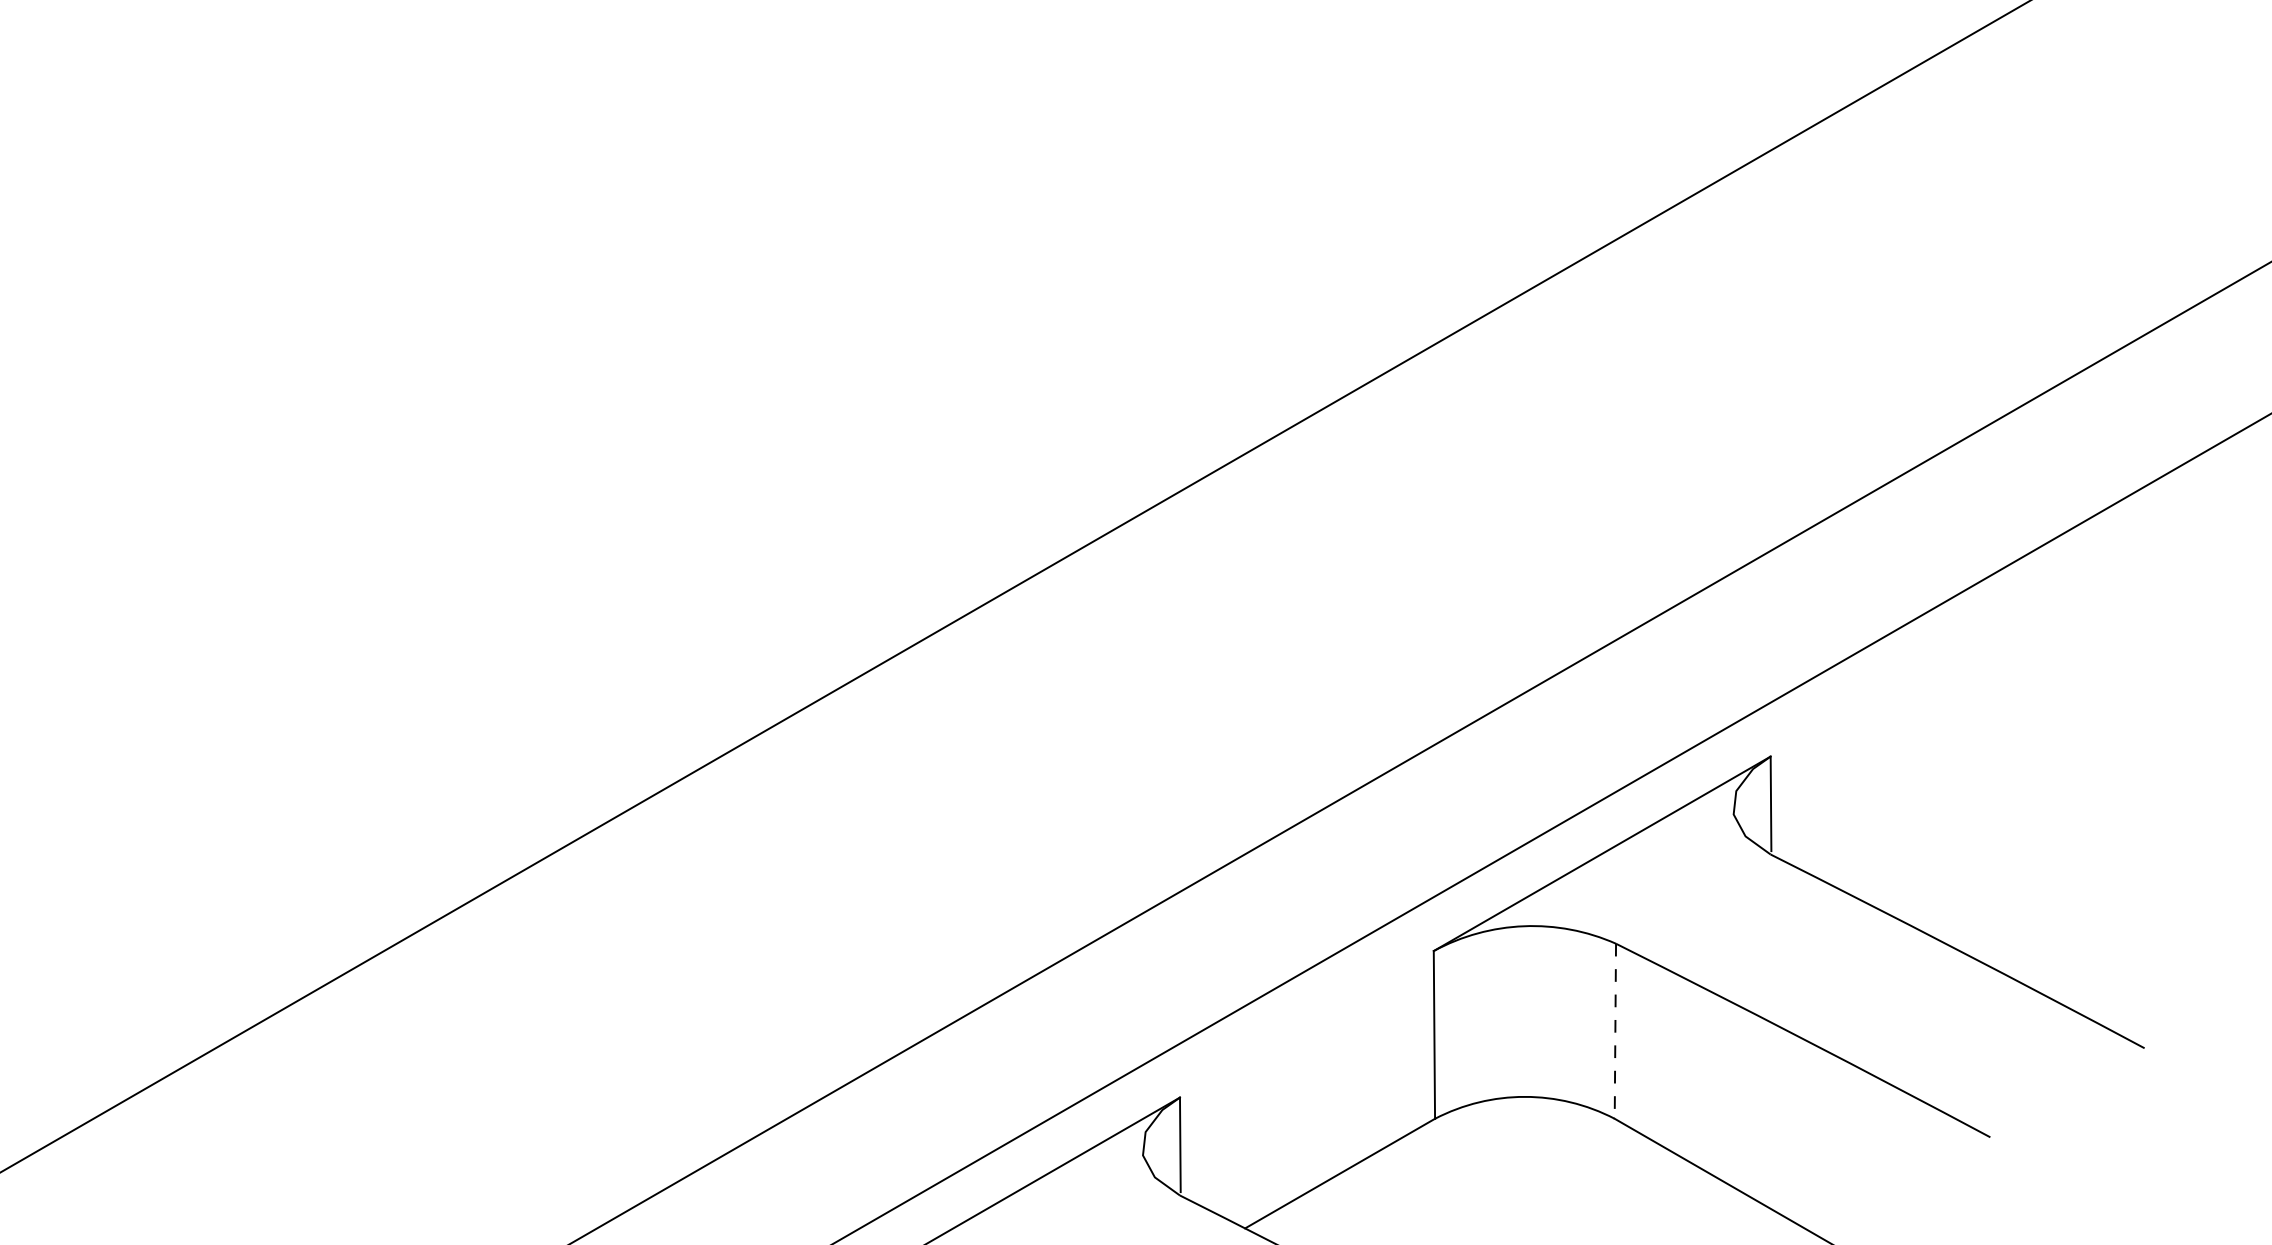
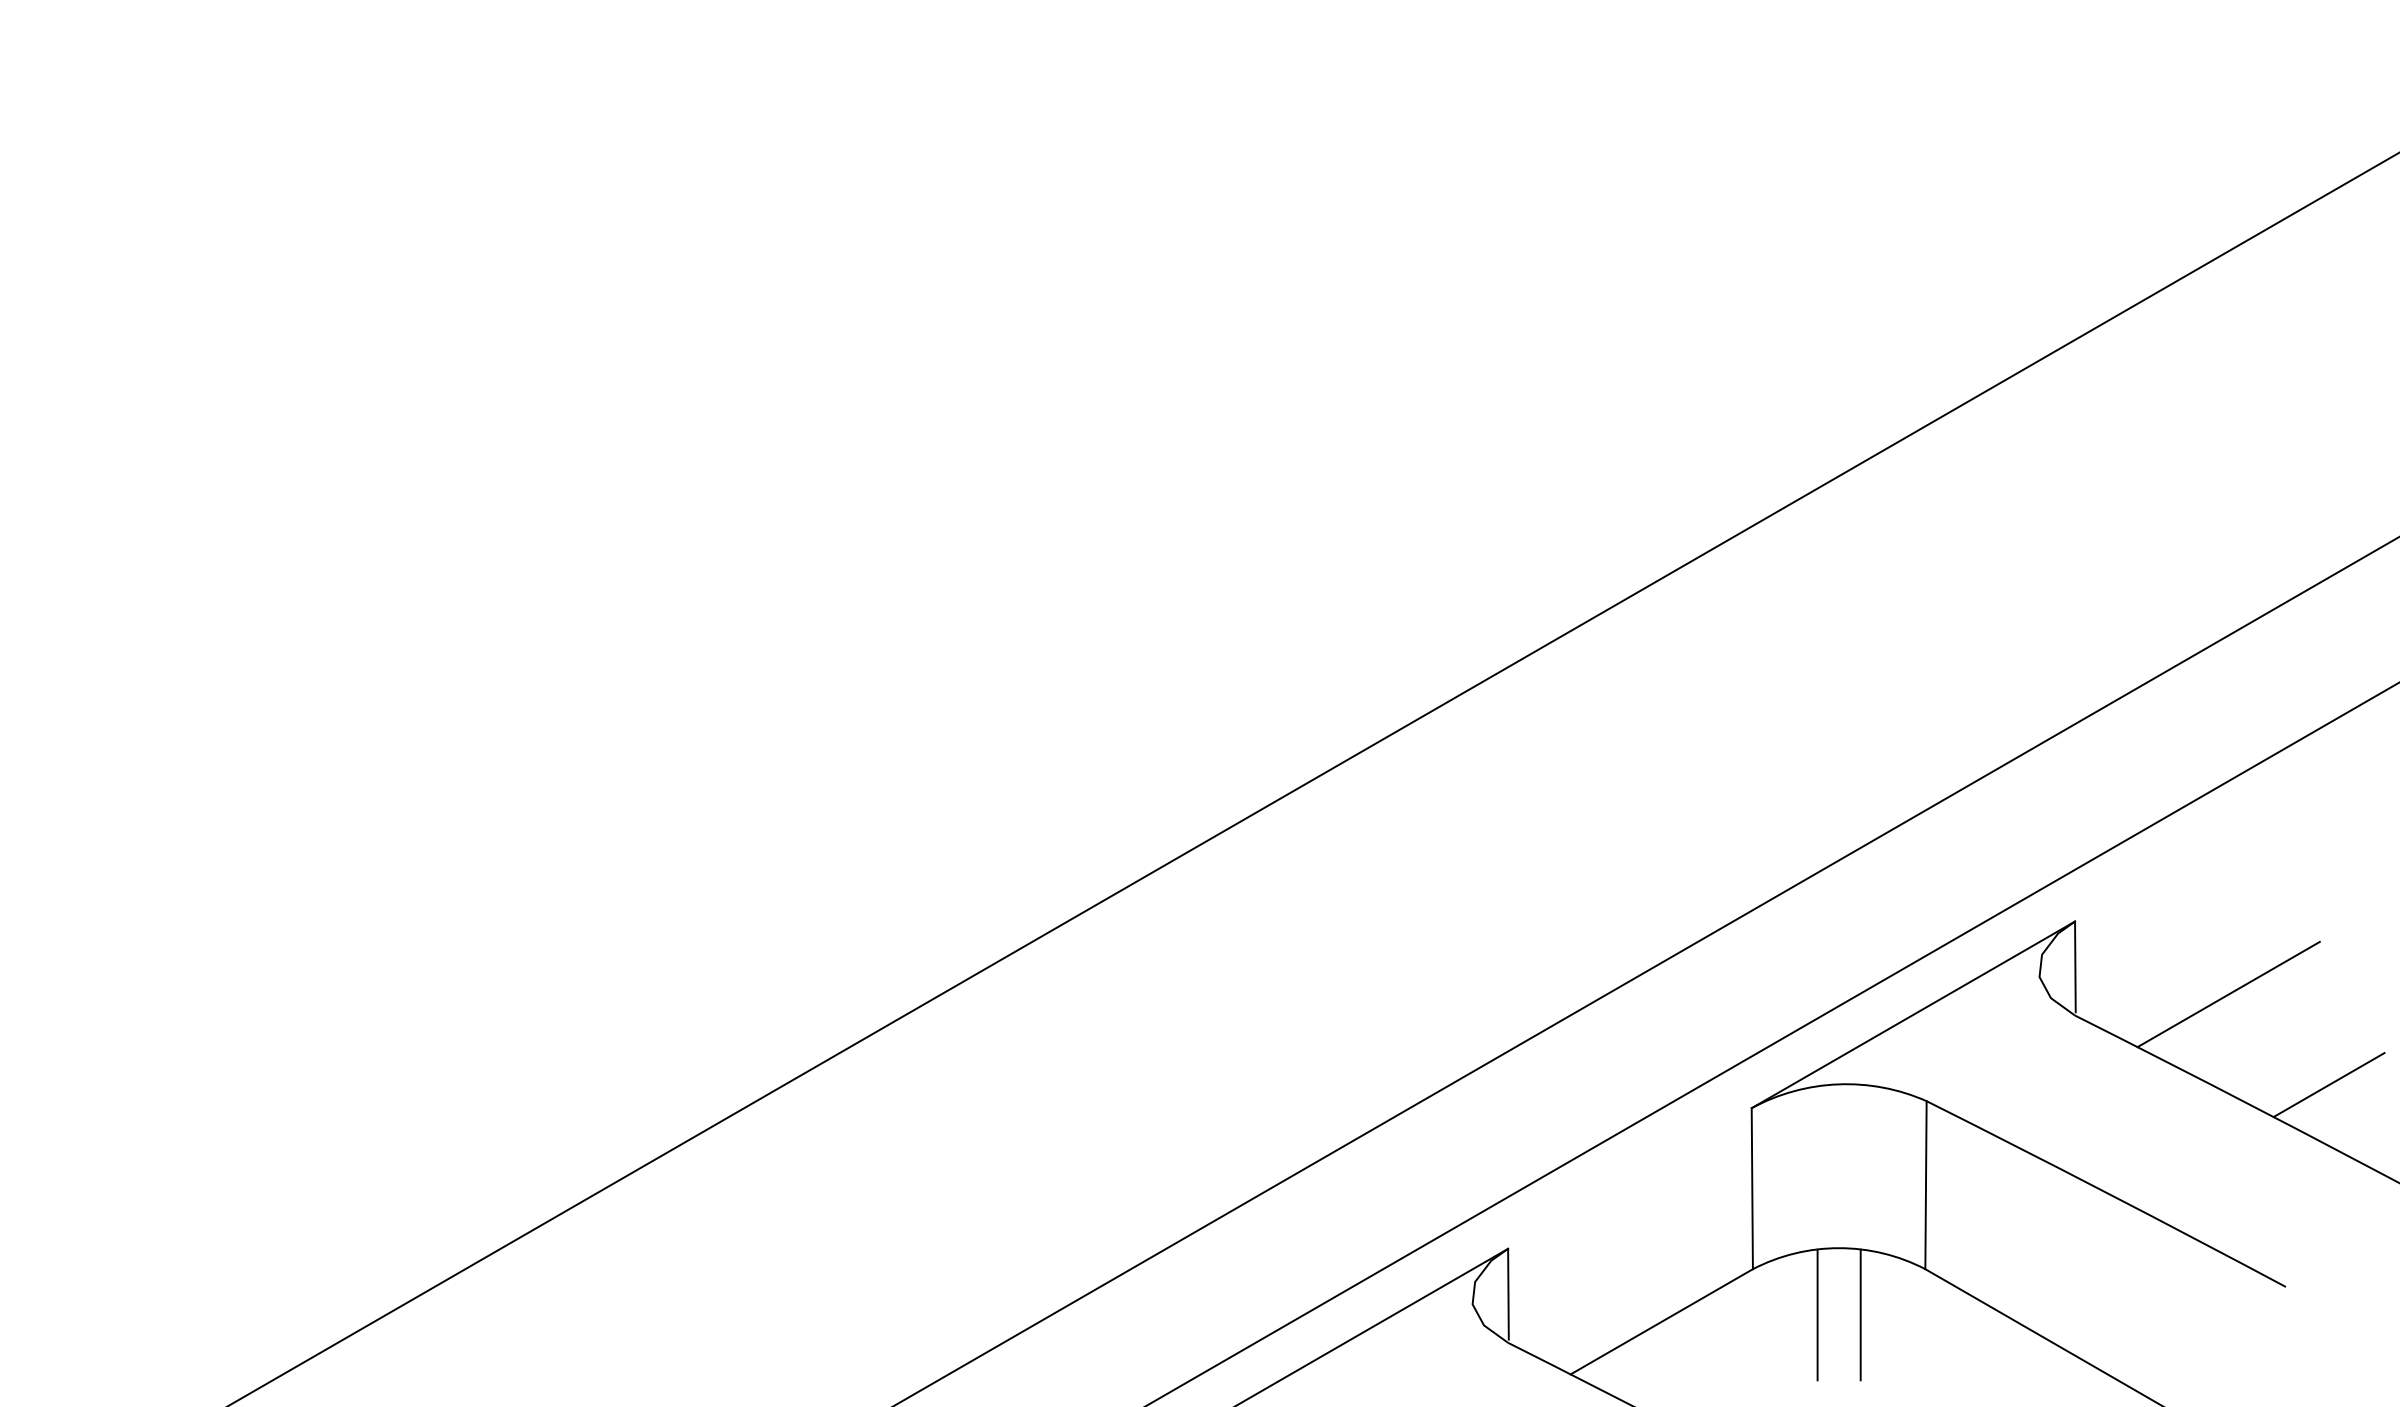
line: (1930, 832) -> (2228, 994), added
line: (2034, 927) -> (2328, 1085), added
line: (1614, 1031) -> (1925, 1185), dashed -> solid
line: (1502, 1165) -> (1817, 1314), added
line: (1547, 1165) -> (1860, 1314), added

